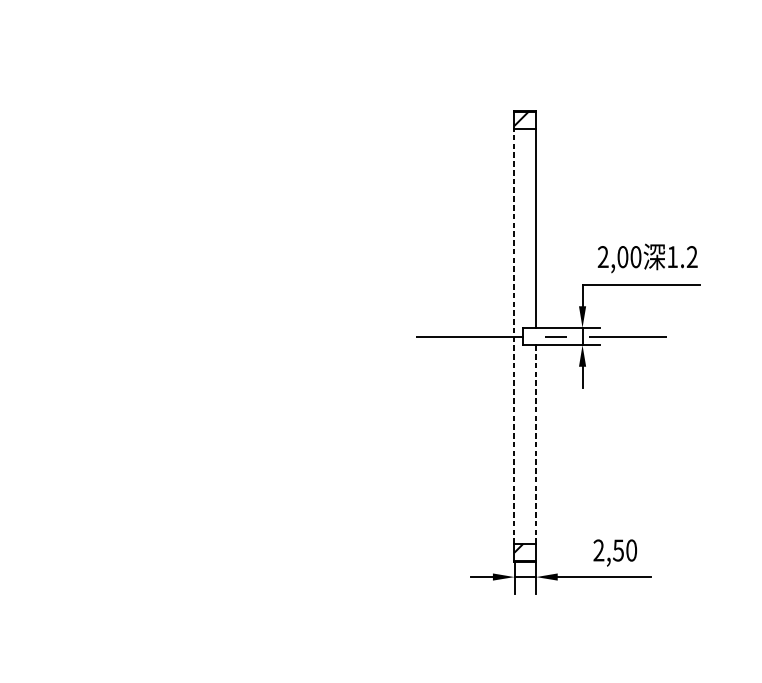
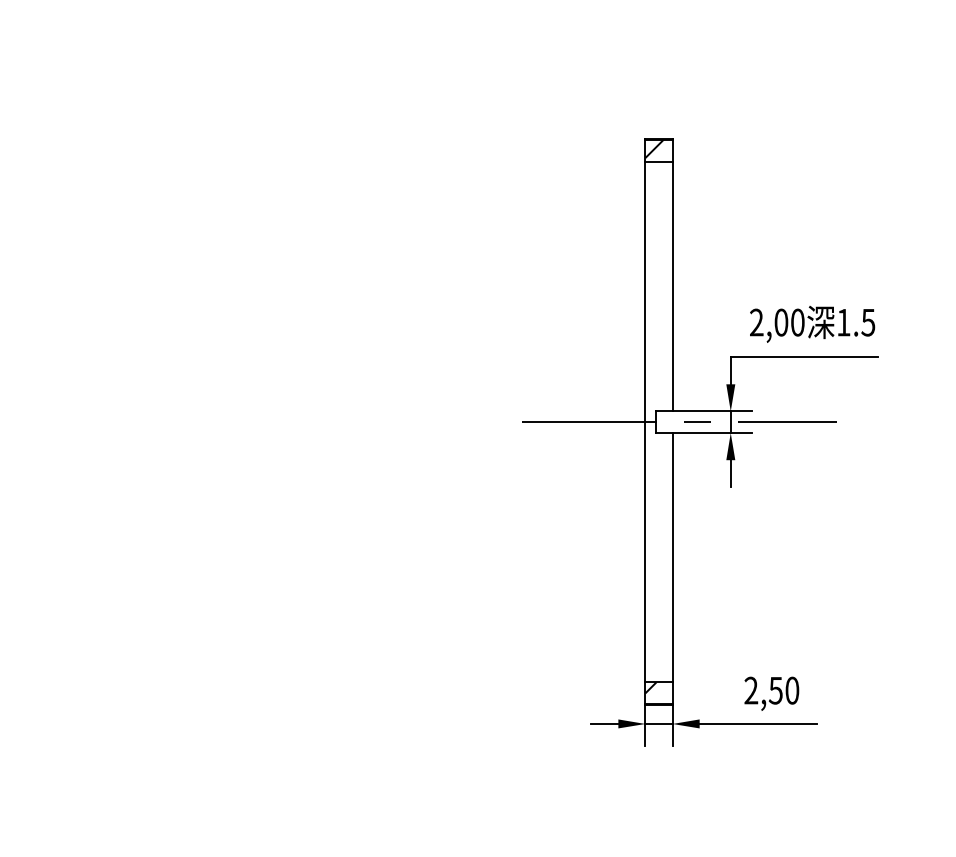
text: (692, 256) -> (868, 322), 1.2 -> 1.5
line: (514, 335) -> (645, 421), dashed -> solid
line: (536, 444) -> (672, 557), dashed -> solid

